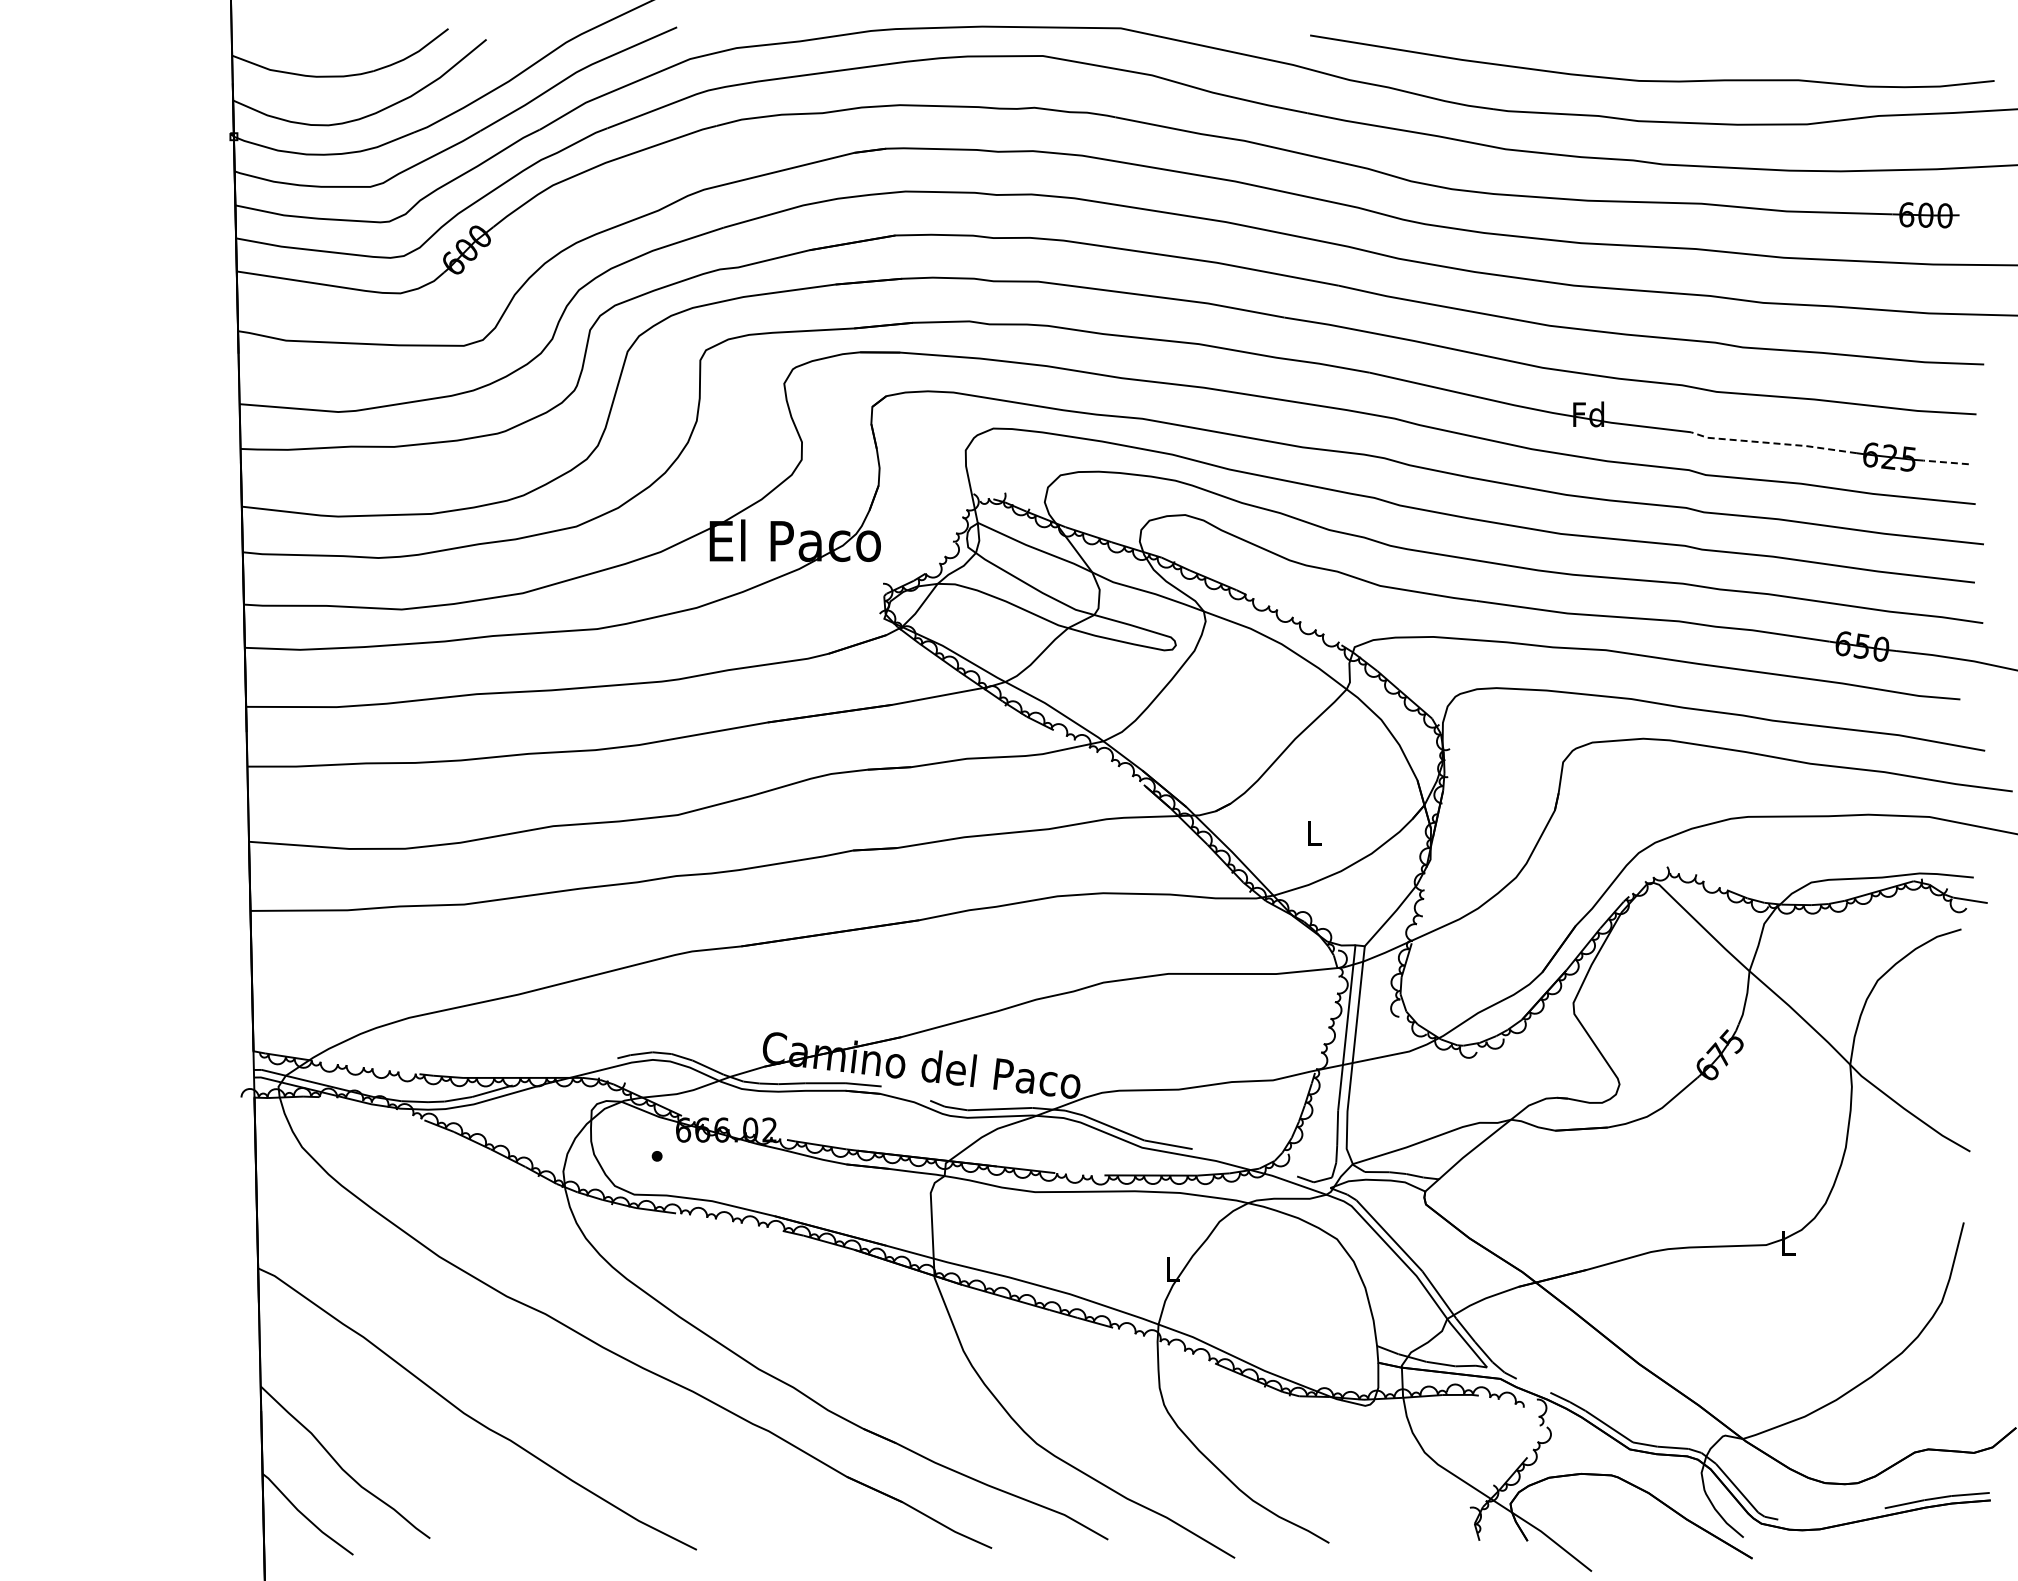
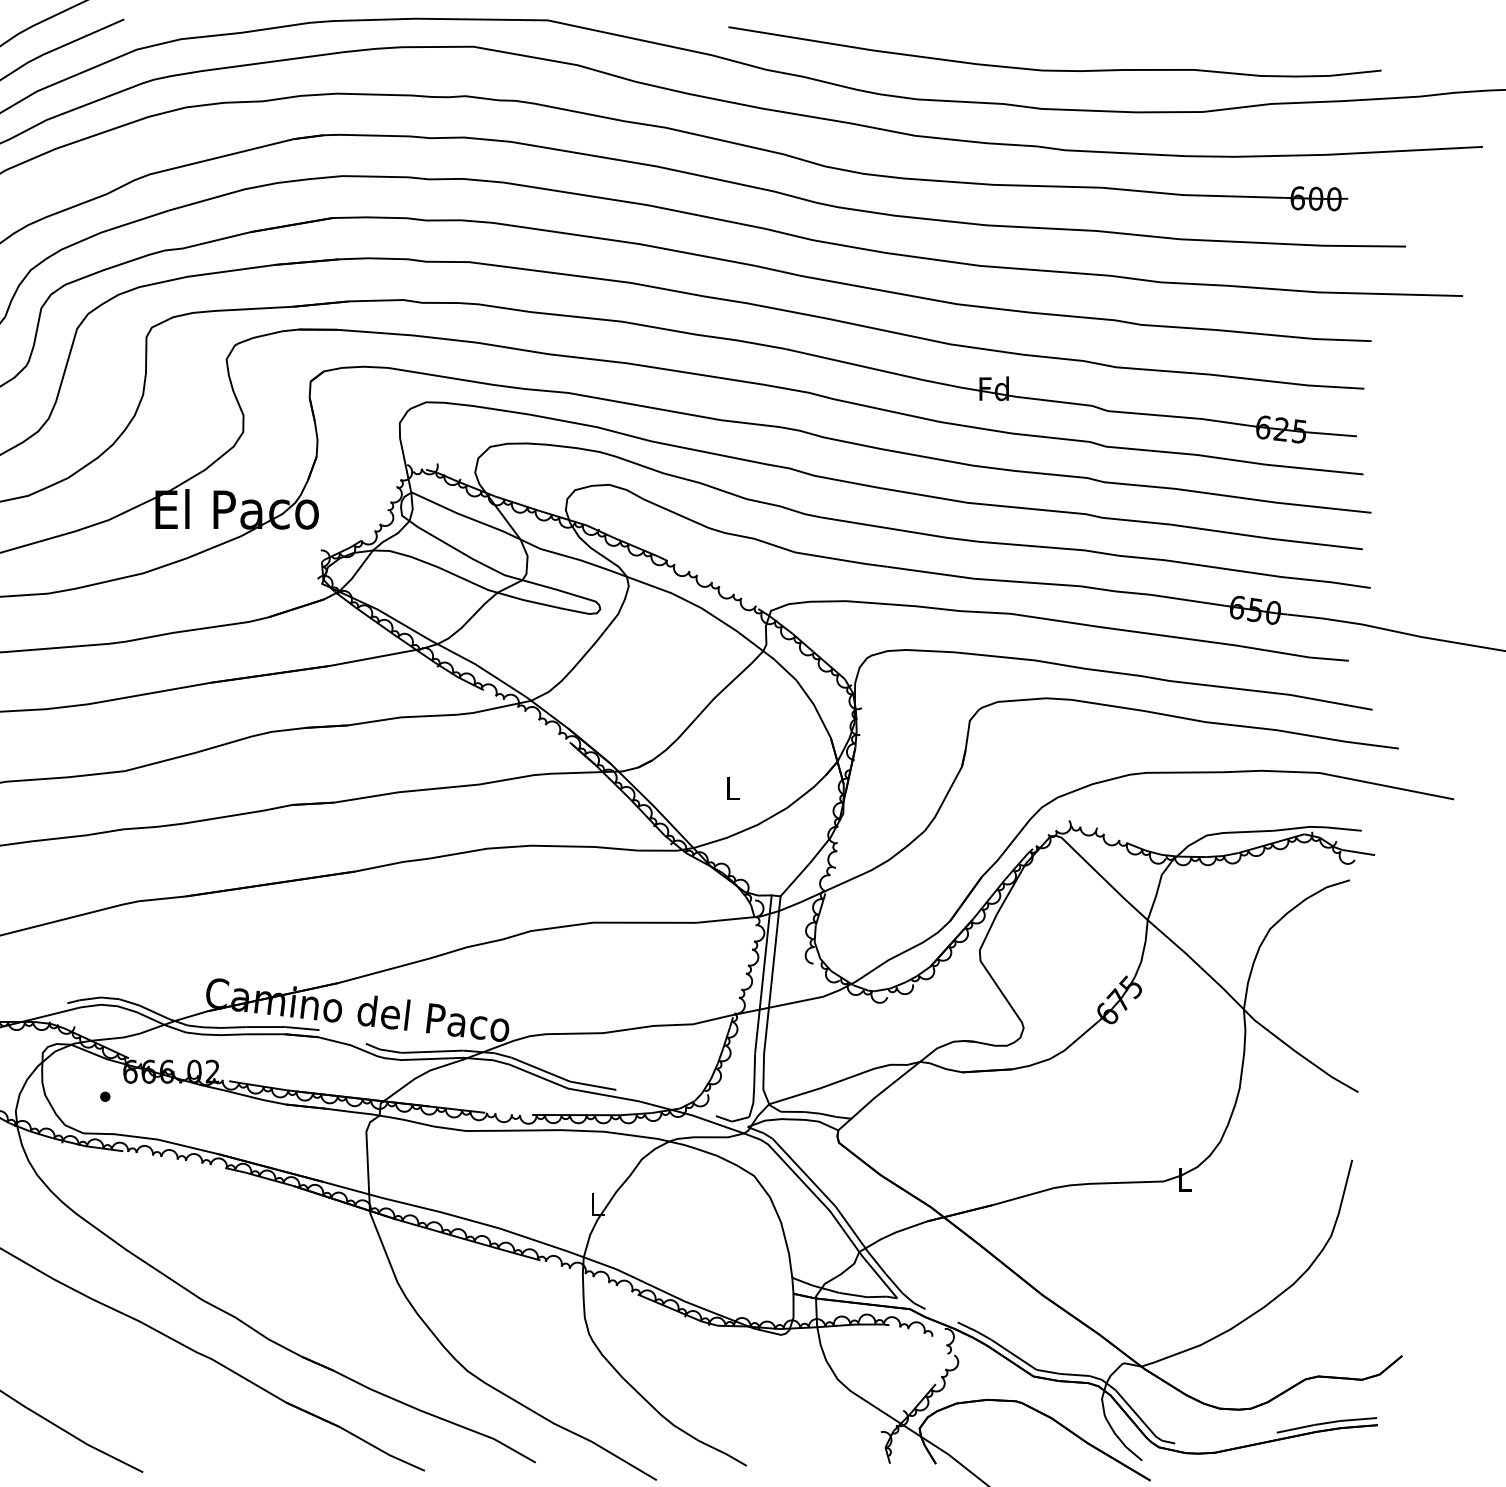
line: (1773, 443) -> (1170, 416), dashed -> solid
line: (1946, 462) -> (1335, 434), dashed -> solid

